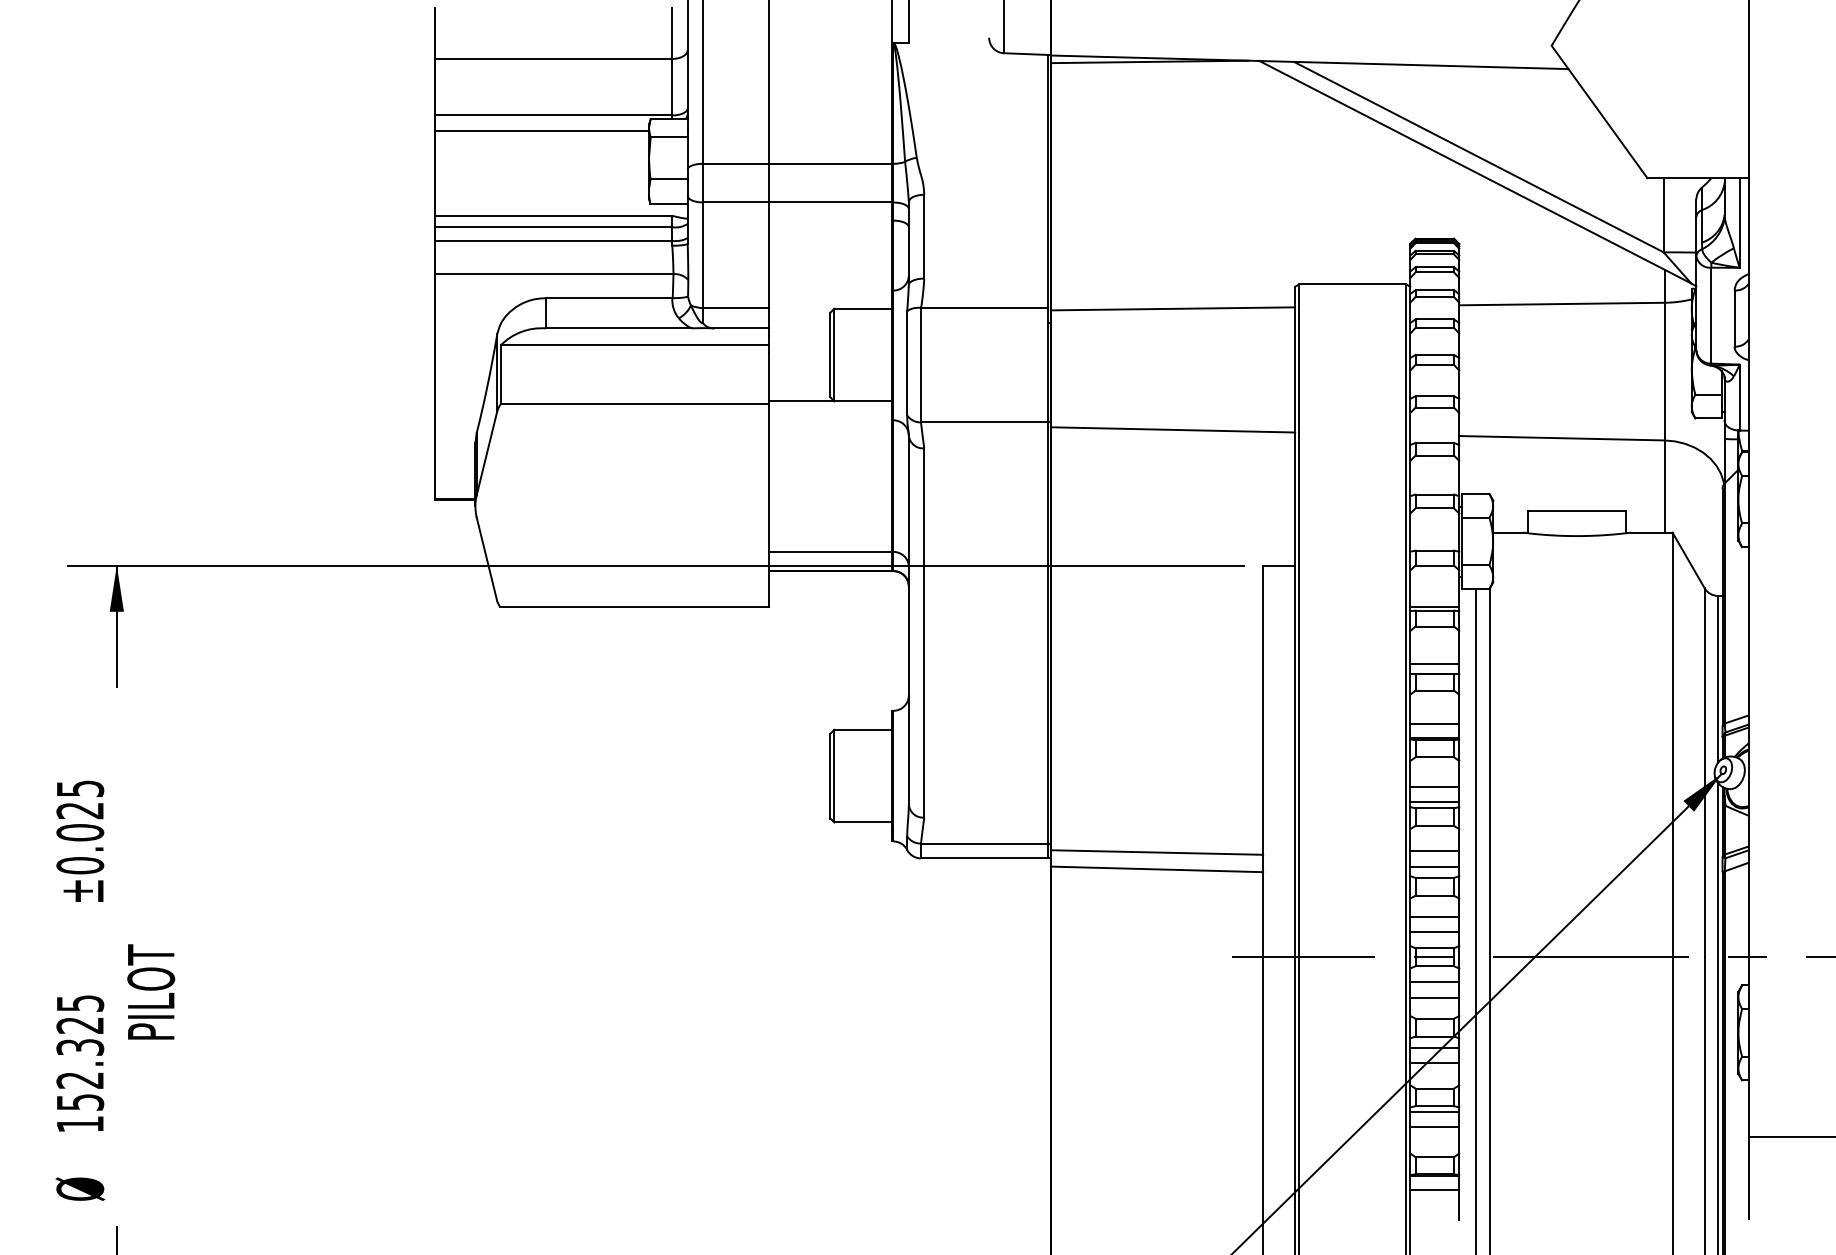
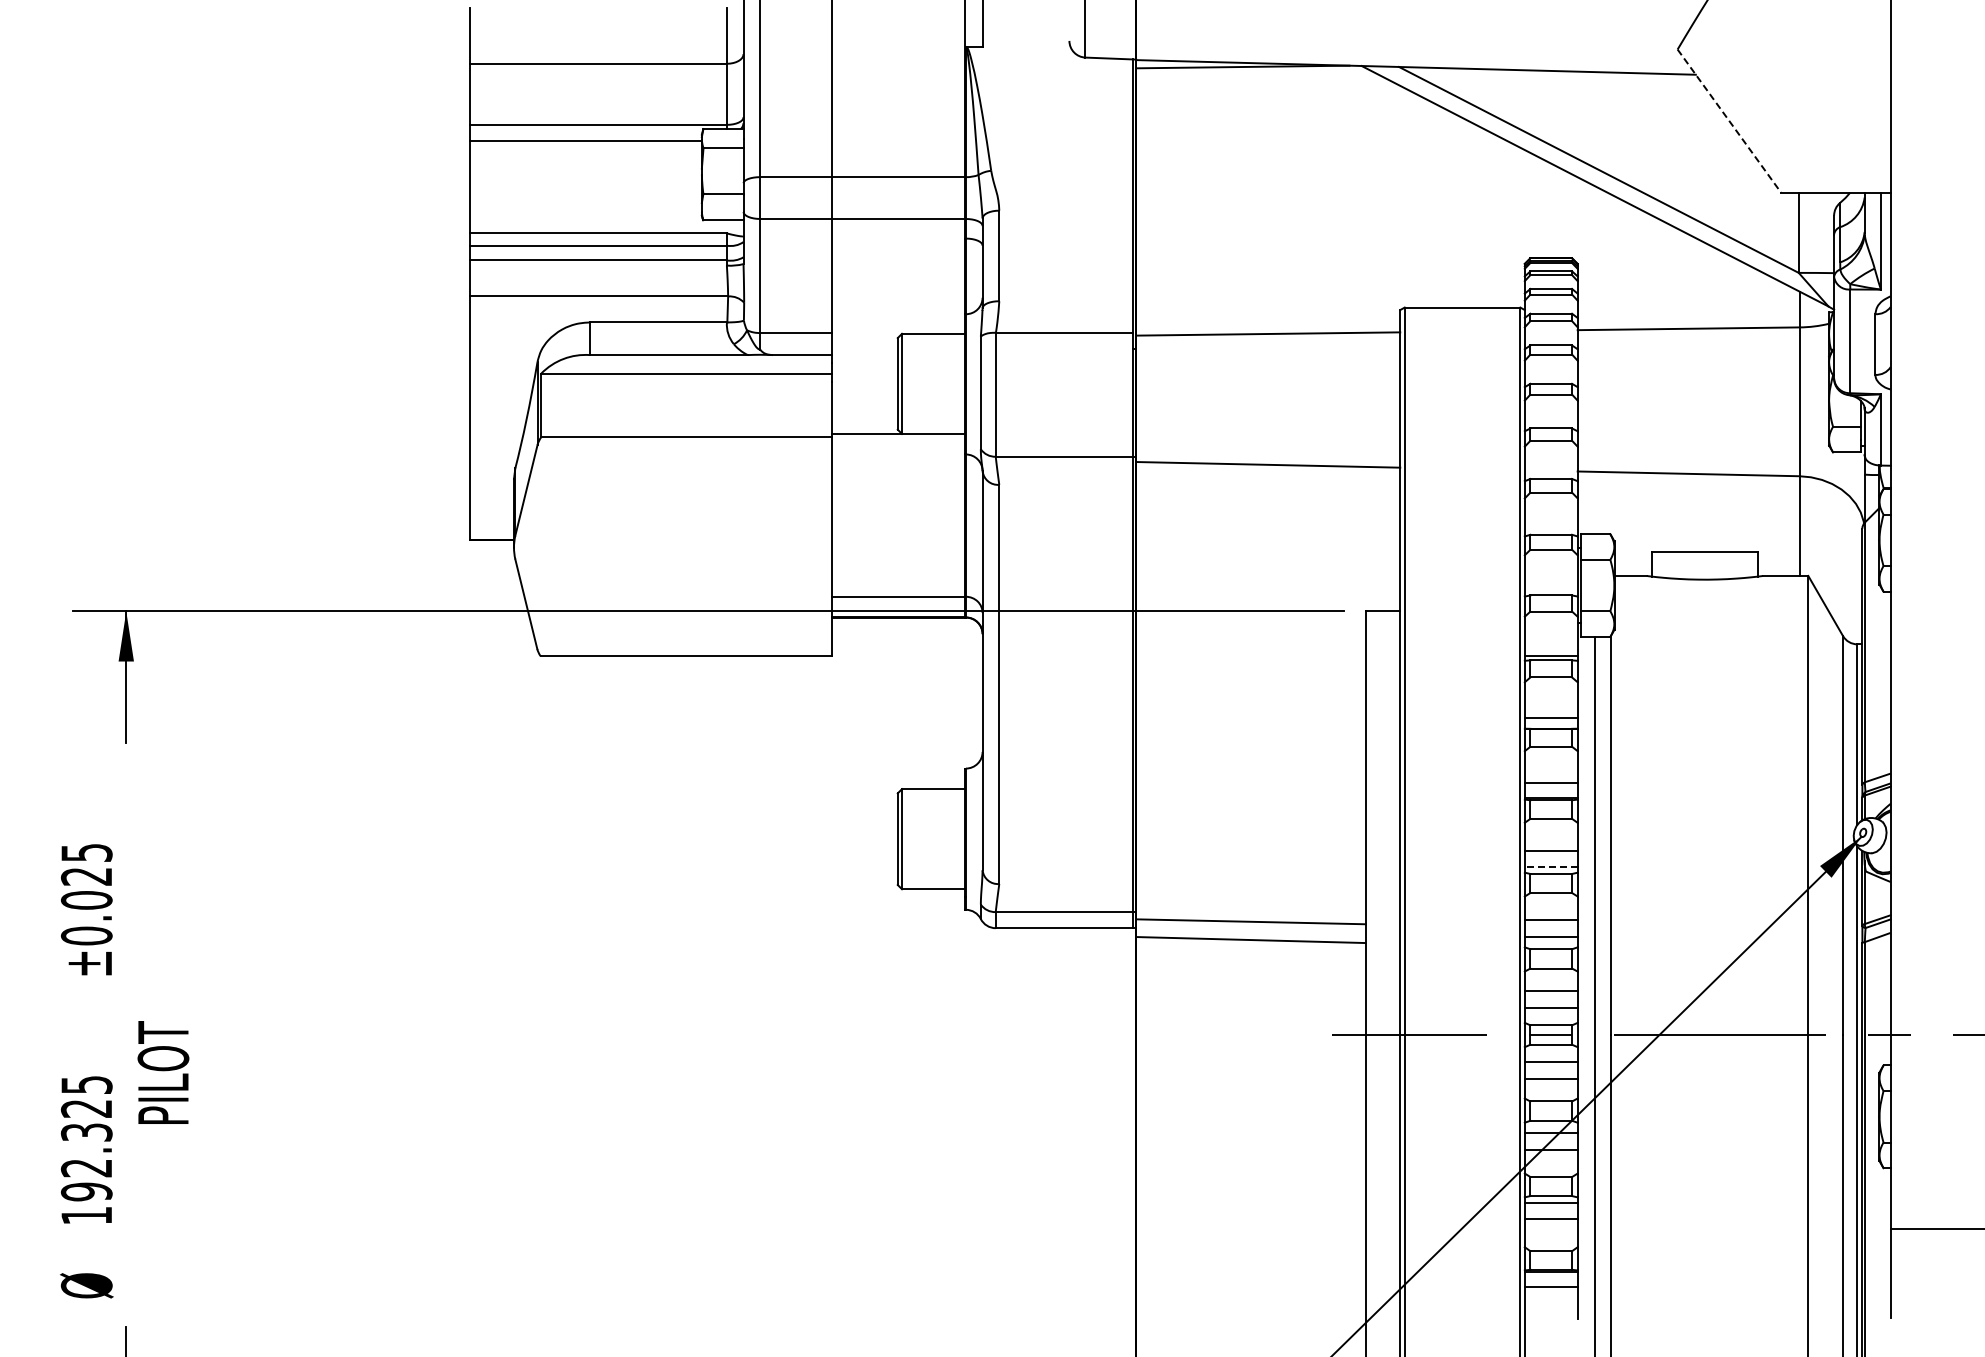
line: (1599, 112) -> (1729, 121), solid -> dashed
line: (1434, 802) -> (1550, 867), solid -> dashed
text: (80, 1101) -> (86, 1191), 152.325 -> 192.325

